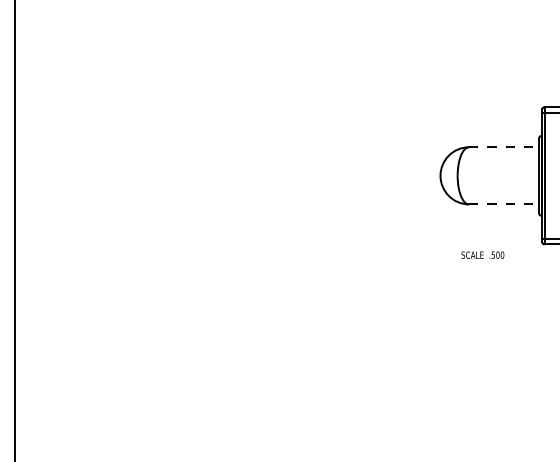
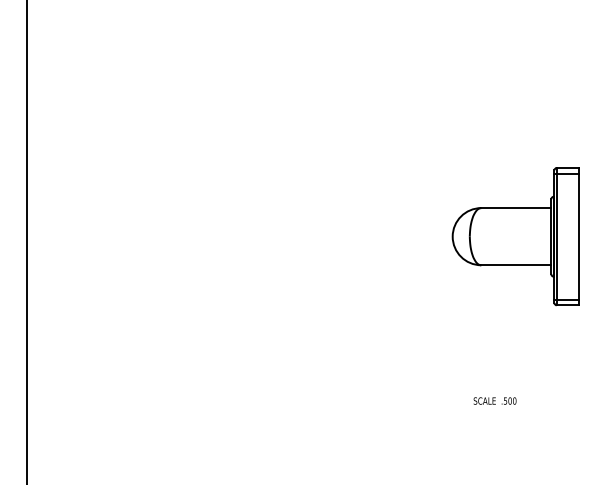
line: (504, 147) -> (516, 208), dashed -> solid
line: (504, 204) -> (516, 265), dashed -> solid
text: (482, 254) -> (494, 400), moved

